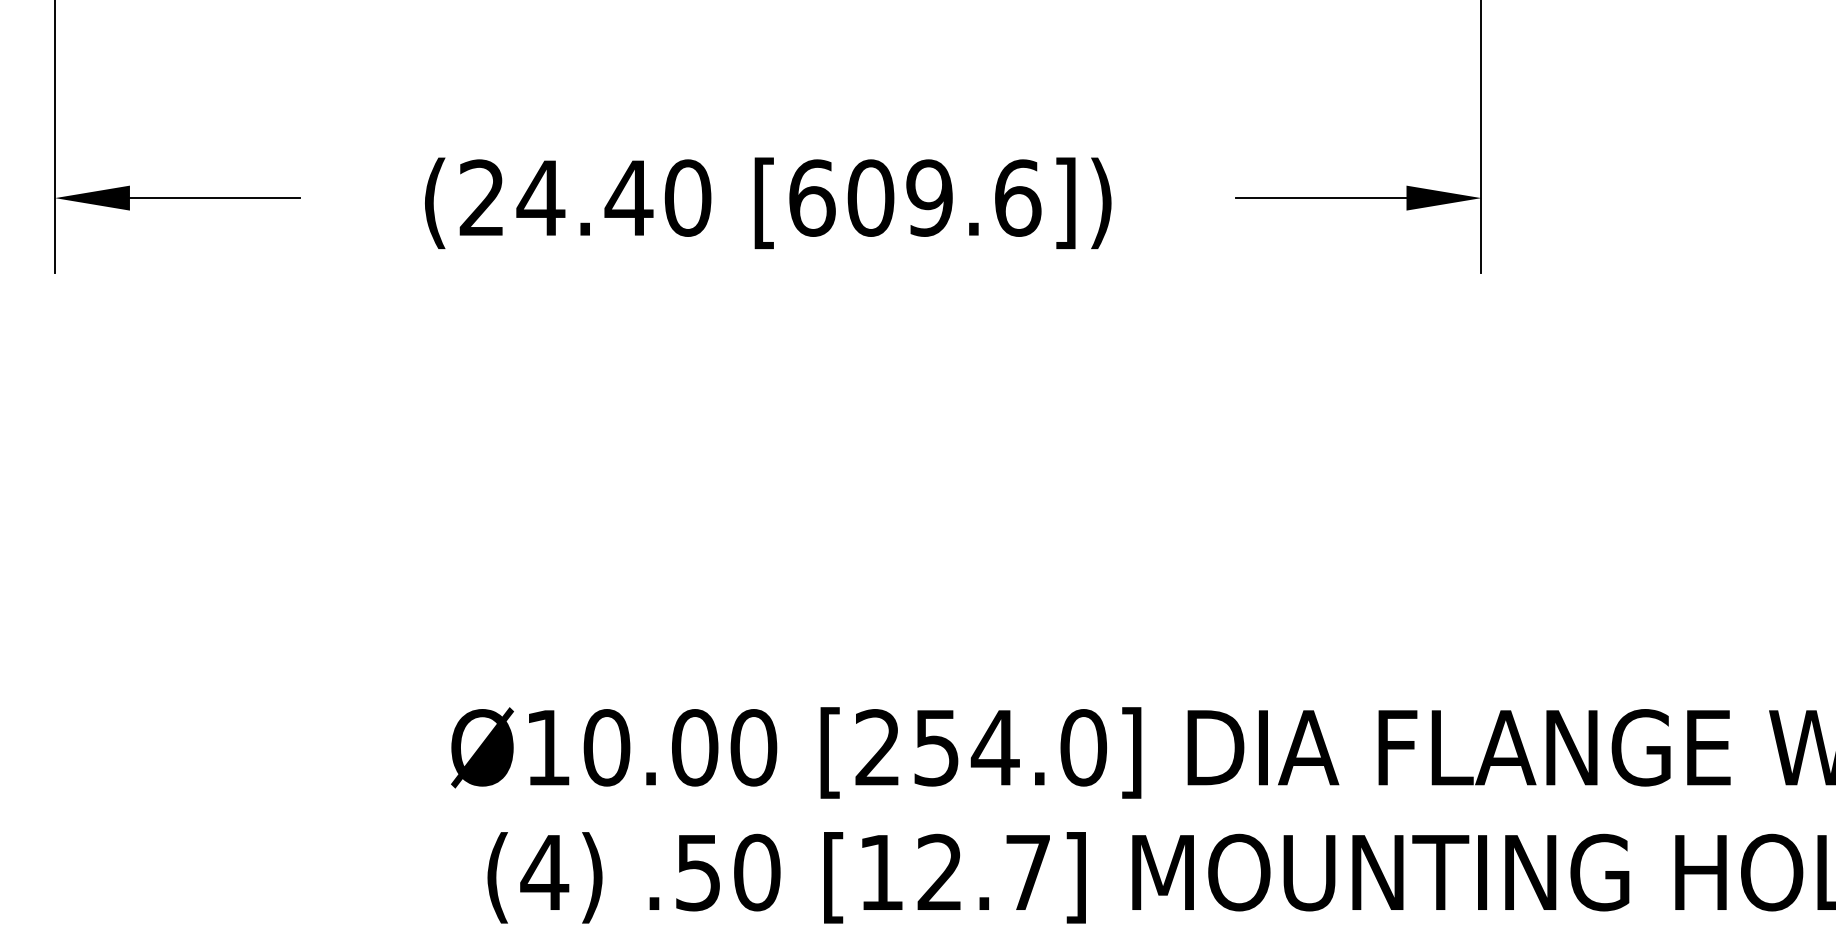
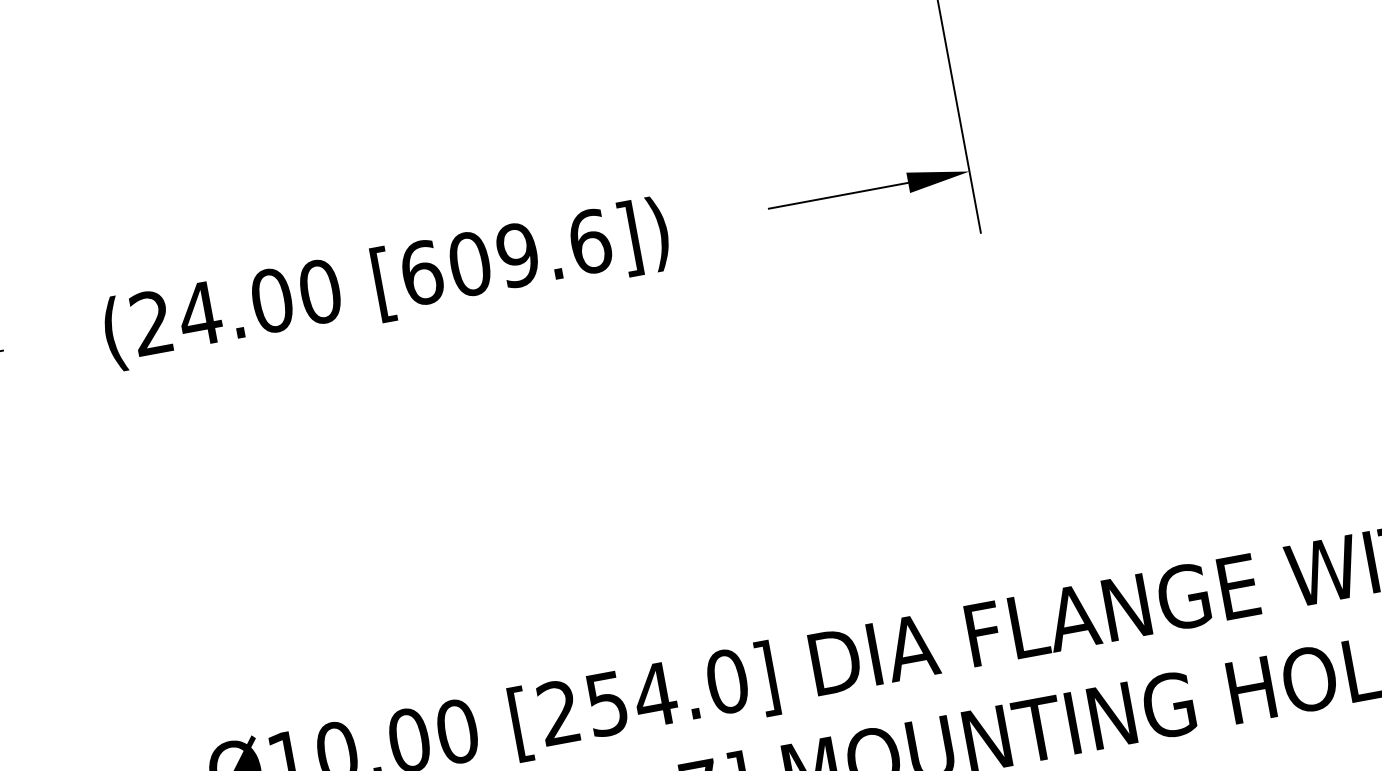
text: (628, 197) -> (271, 300), (24.40 -> (24.00

